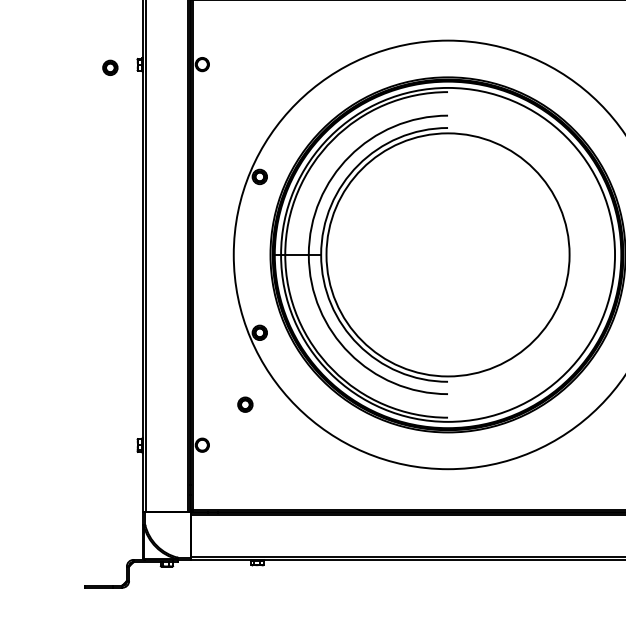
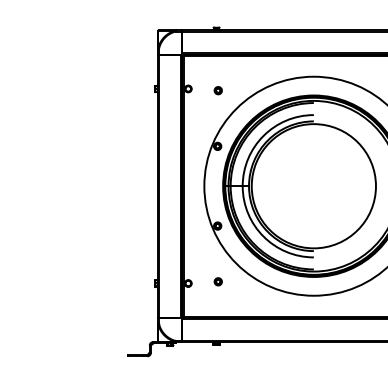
part: (108, 67) -> (217, 90), moved
part: (243, 404) -> (217, 281), moved

